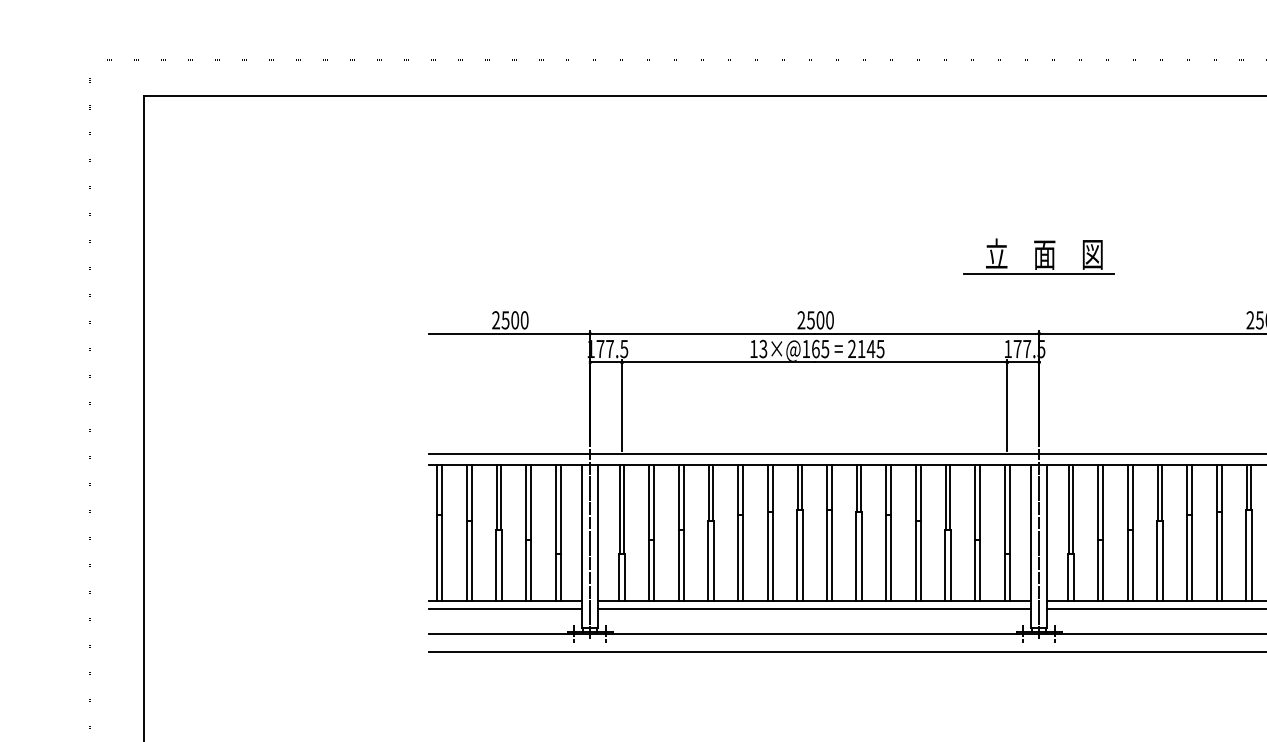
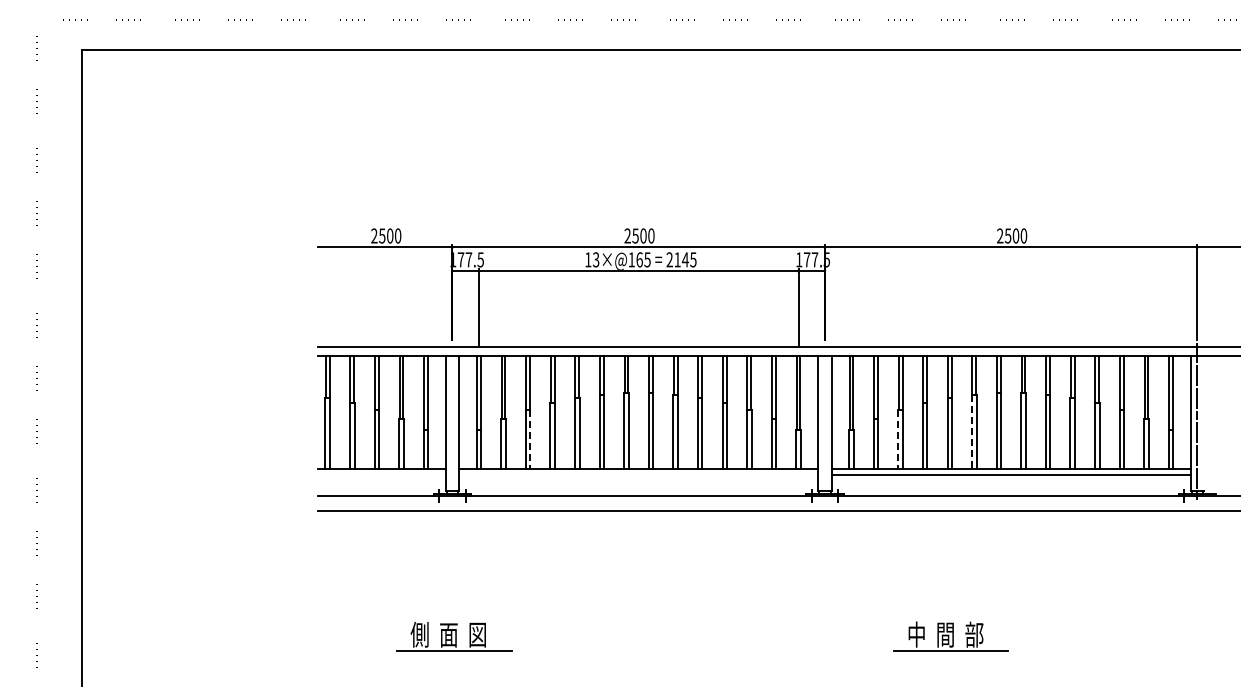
part: (1038, 255) -> (824, 182), removed
line: (590, 543) -> (452, 421), removed
line: (1038, 543) -> (824, 421), removed
line: (1216, 557) -> (972, 432), solid -> dashed
line: (684, 566) -> (530, 440), solid -> dashed
line: (1127, 566) -> (898, 440), solid -> dashed
line: (504, 608) -> (381, 475), removed
line: (814, 608) -> (638, 475), removed

